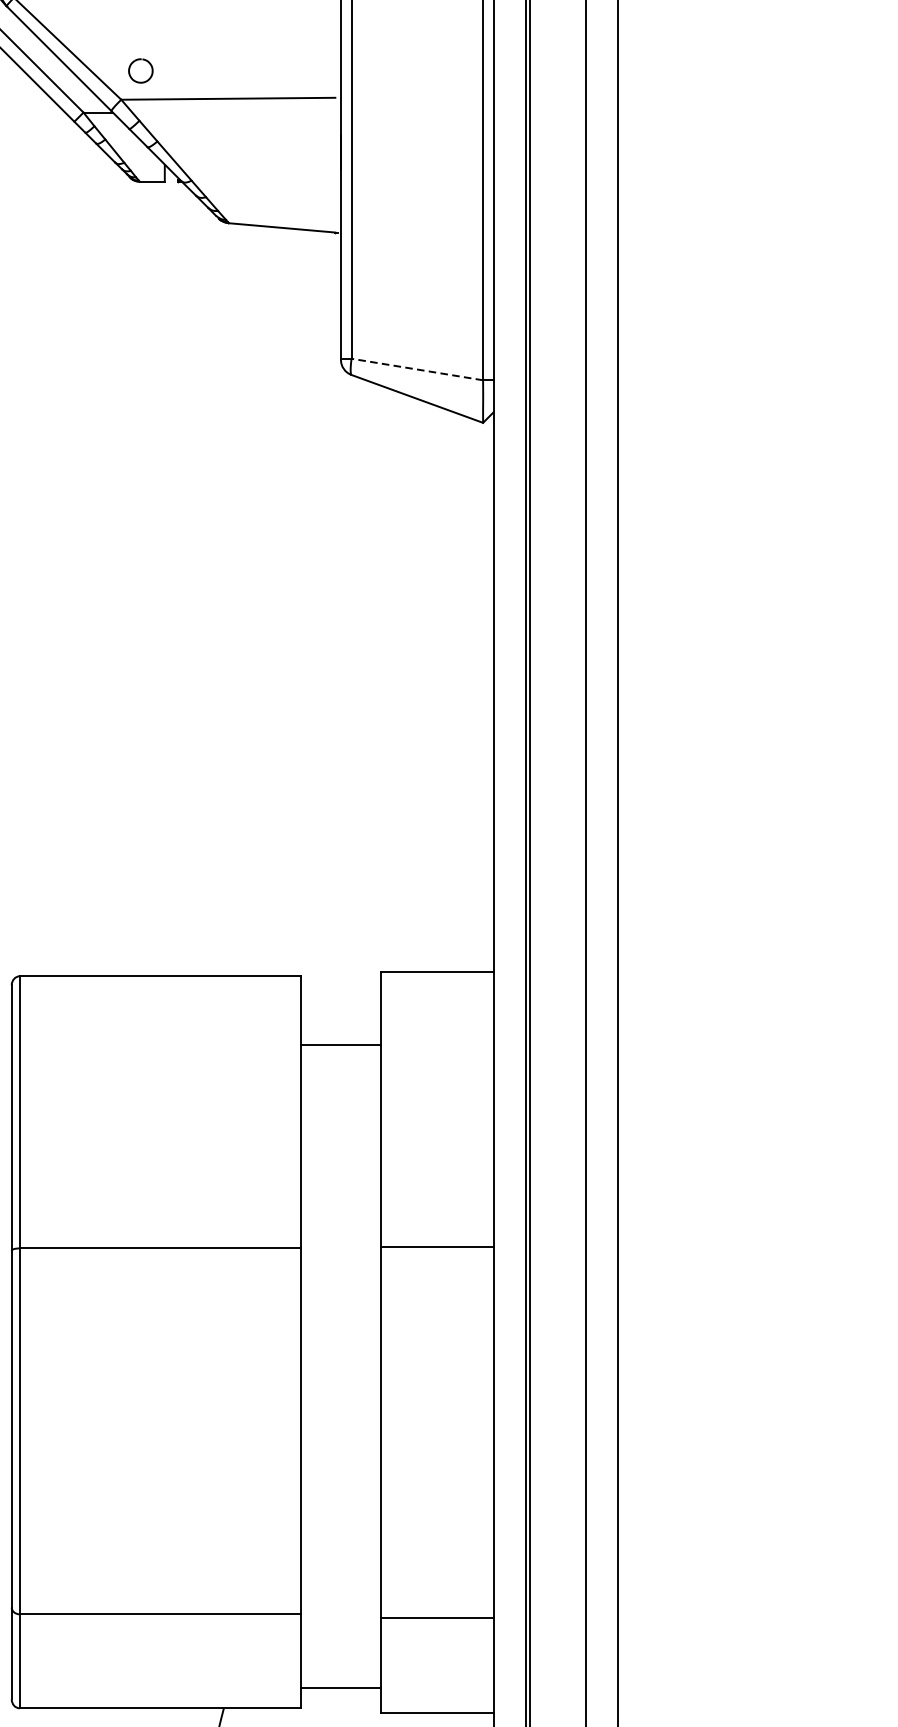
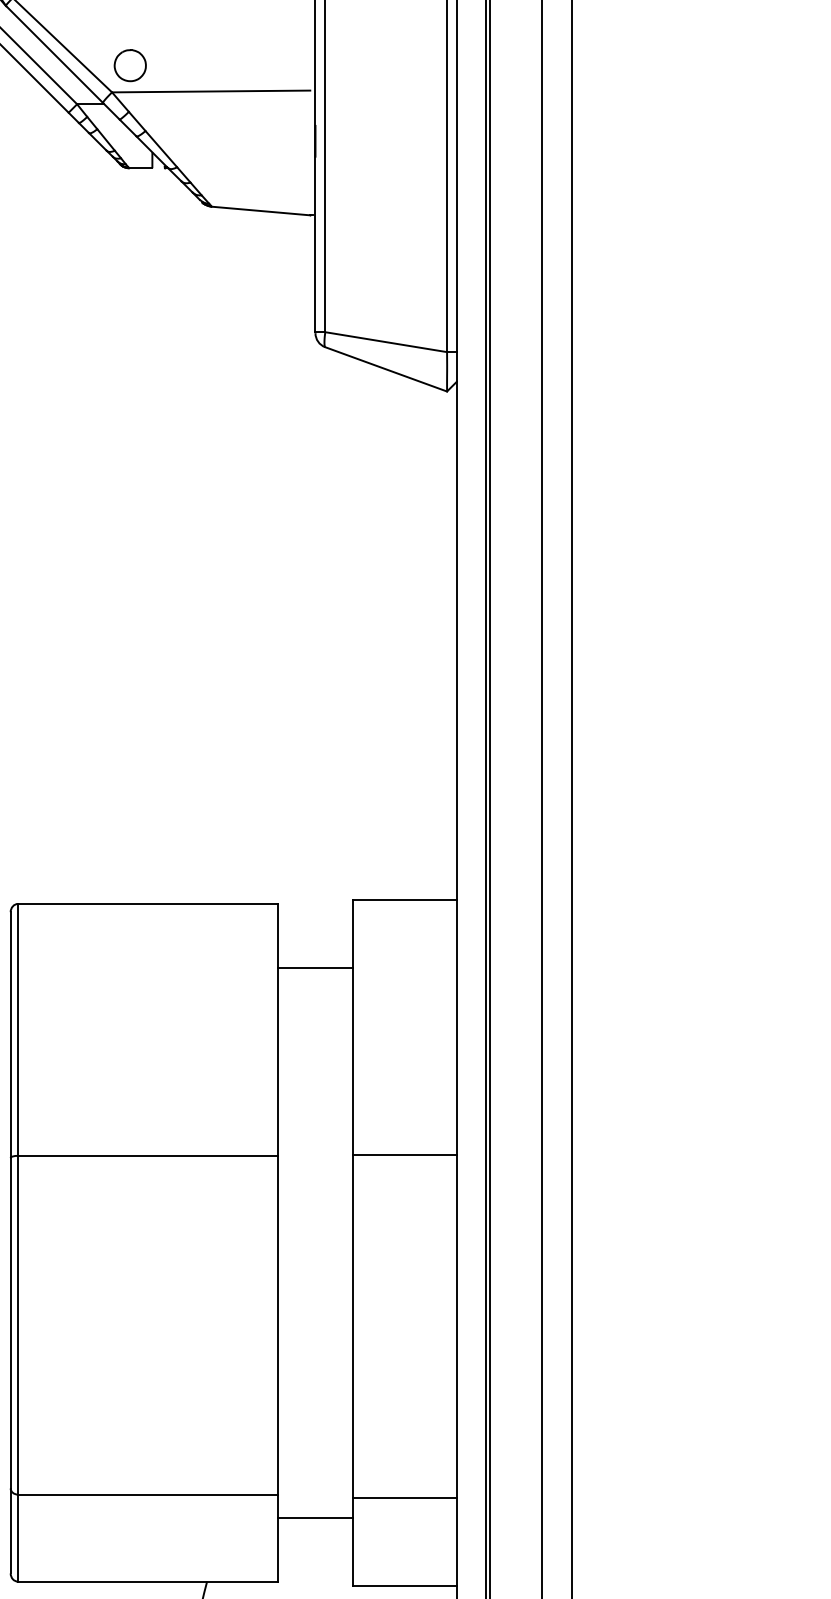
part: (140, 70) -> (129, 65), size x1.43
line: (417, 369) -> (386, 342), dashed -> solid
line: (340, 1687) -> (315, 1517), moved

